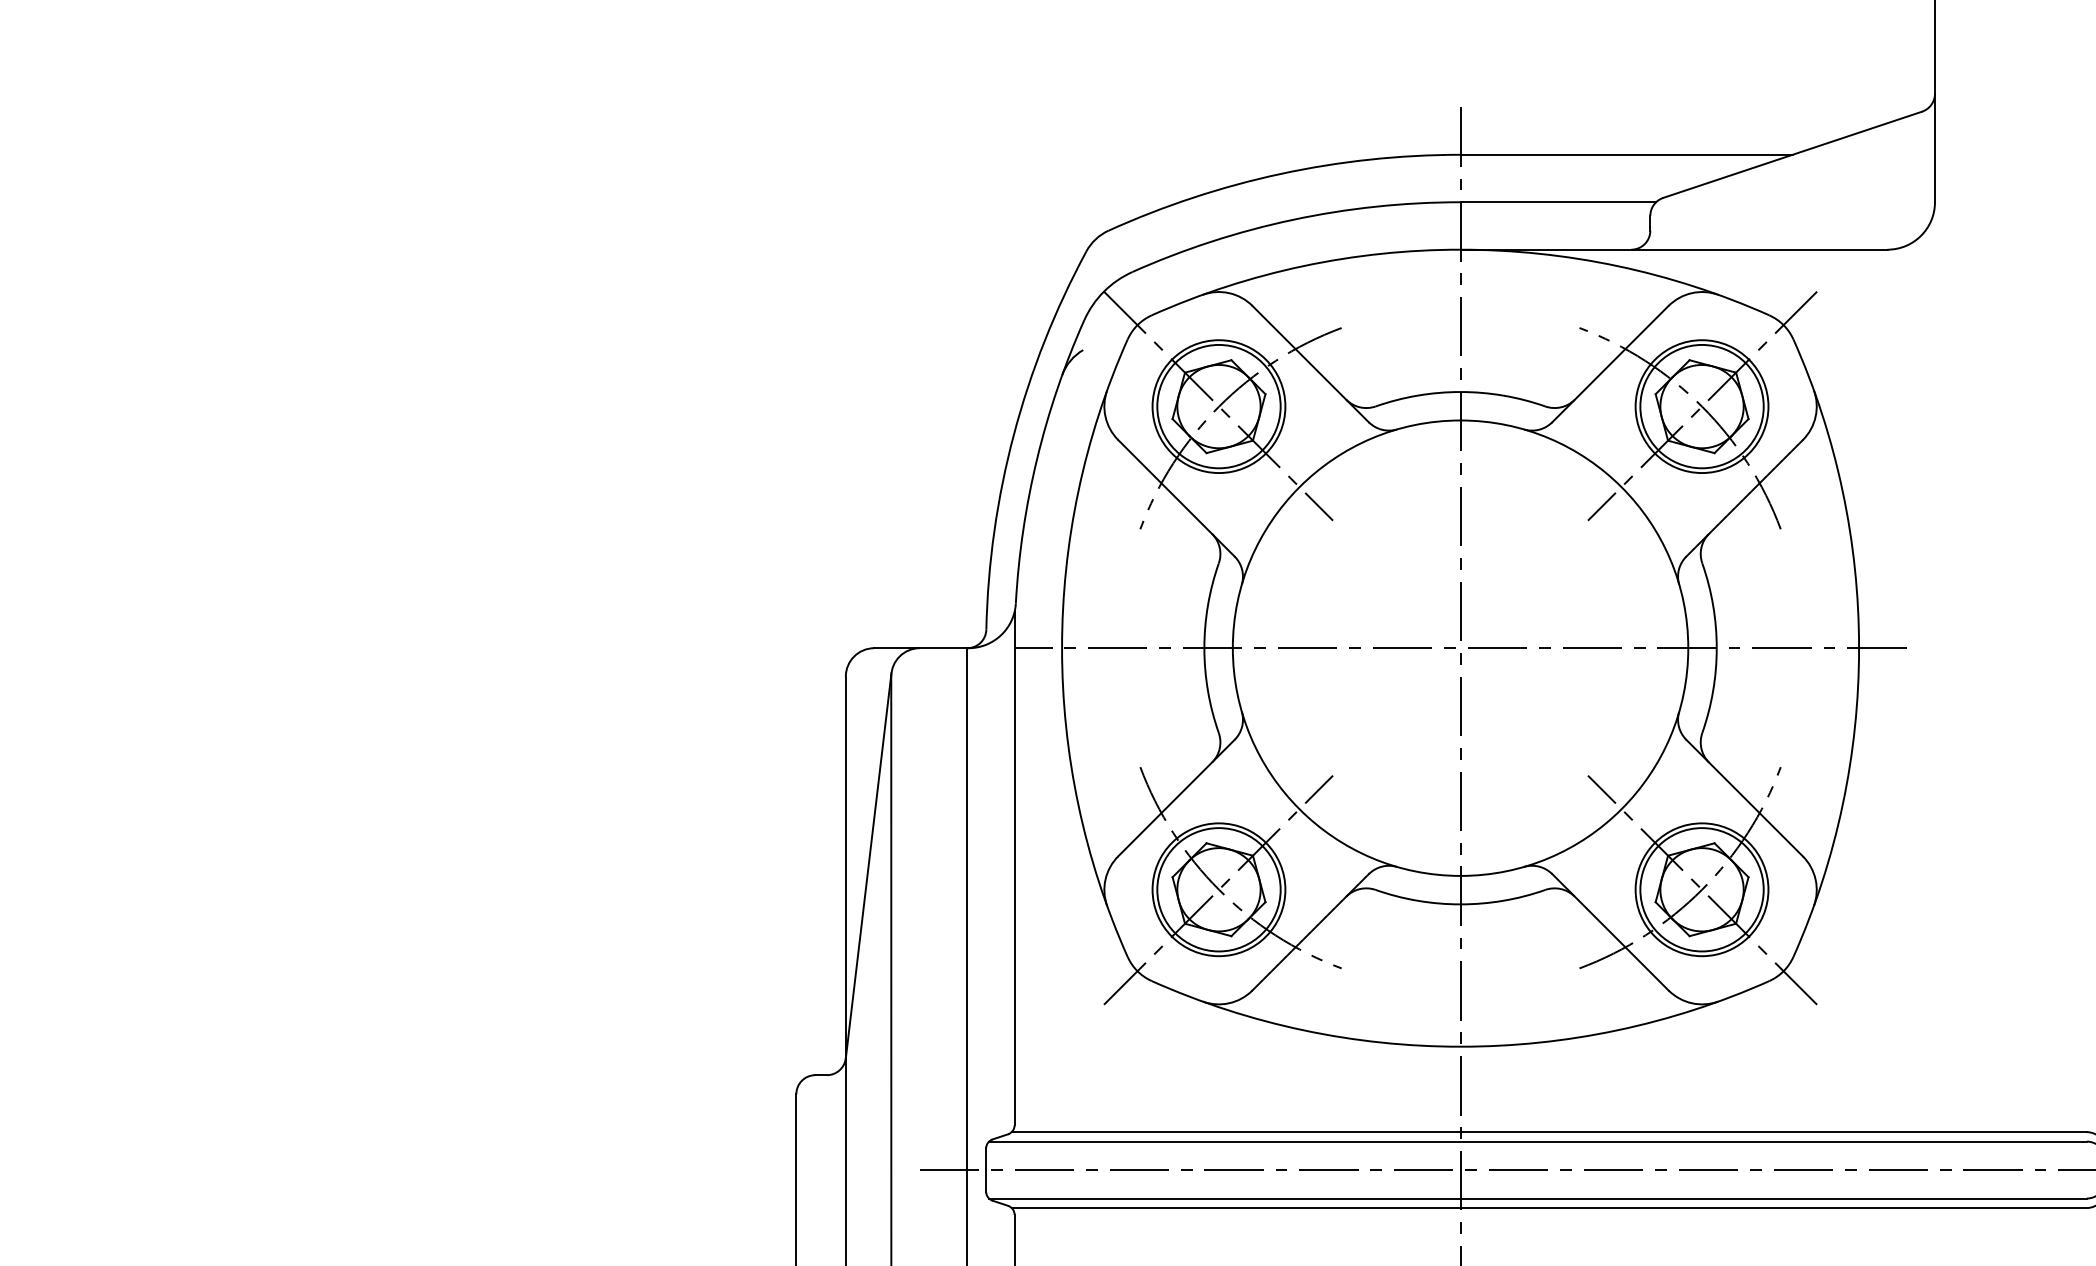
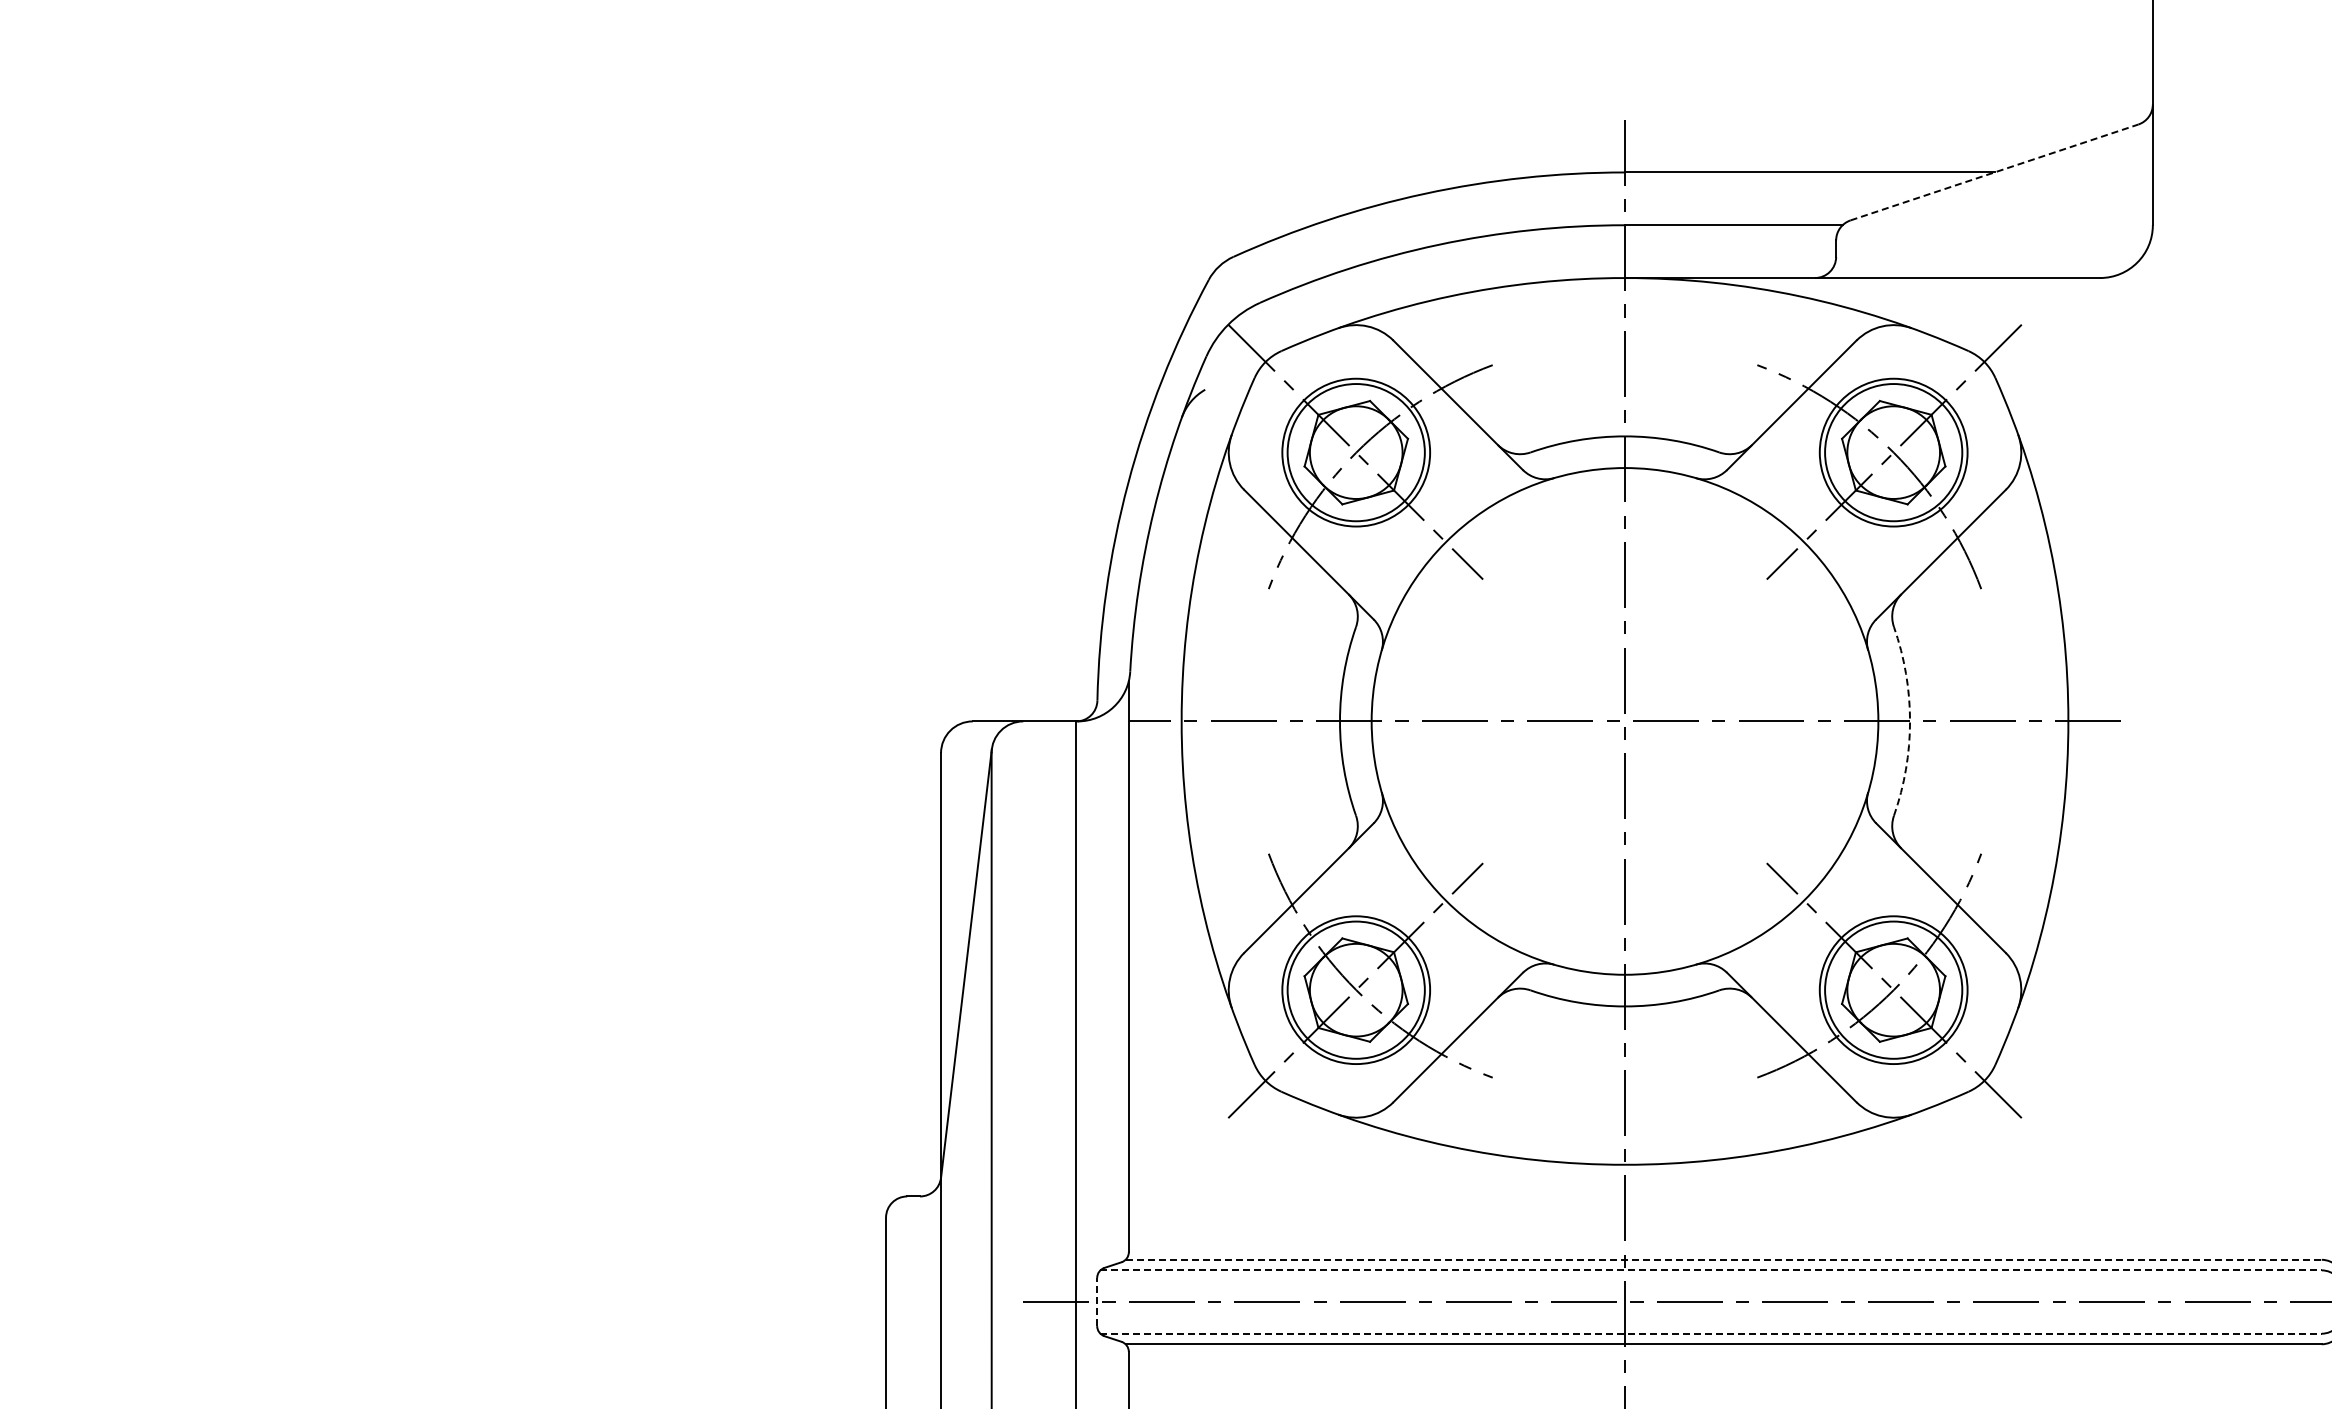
line: (1792, 154) -> (1994, 172), solid -> dashed
arc: (1717, 648) -> (1910, 721), solid -> dashed
line: (1549, 1131) -> (1724, 1259), solid -> dashed
line: (1538, 1141) -> (1711, 1270), solid -> dashed
line: (986, 1169) -> (1097, 1301), solid -> dashed
line: (1538, 1198) -> (1711, 1333), solid -> dashed

